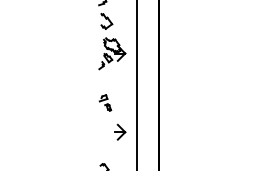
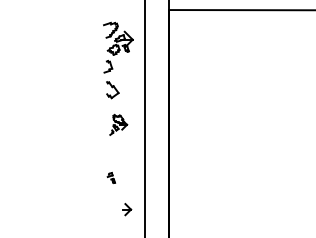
part: (112, 53) -> (118, 124), size x0.6
part: (105, 102) -> (111, 177), size x0.6
part: (119, 132) -> (126, 209), size x0.7

